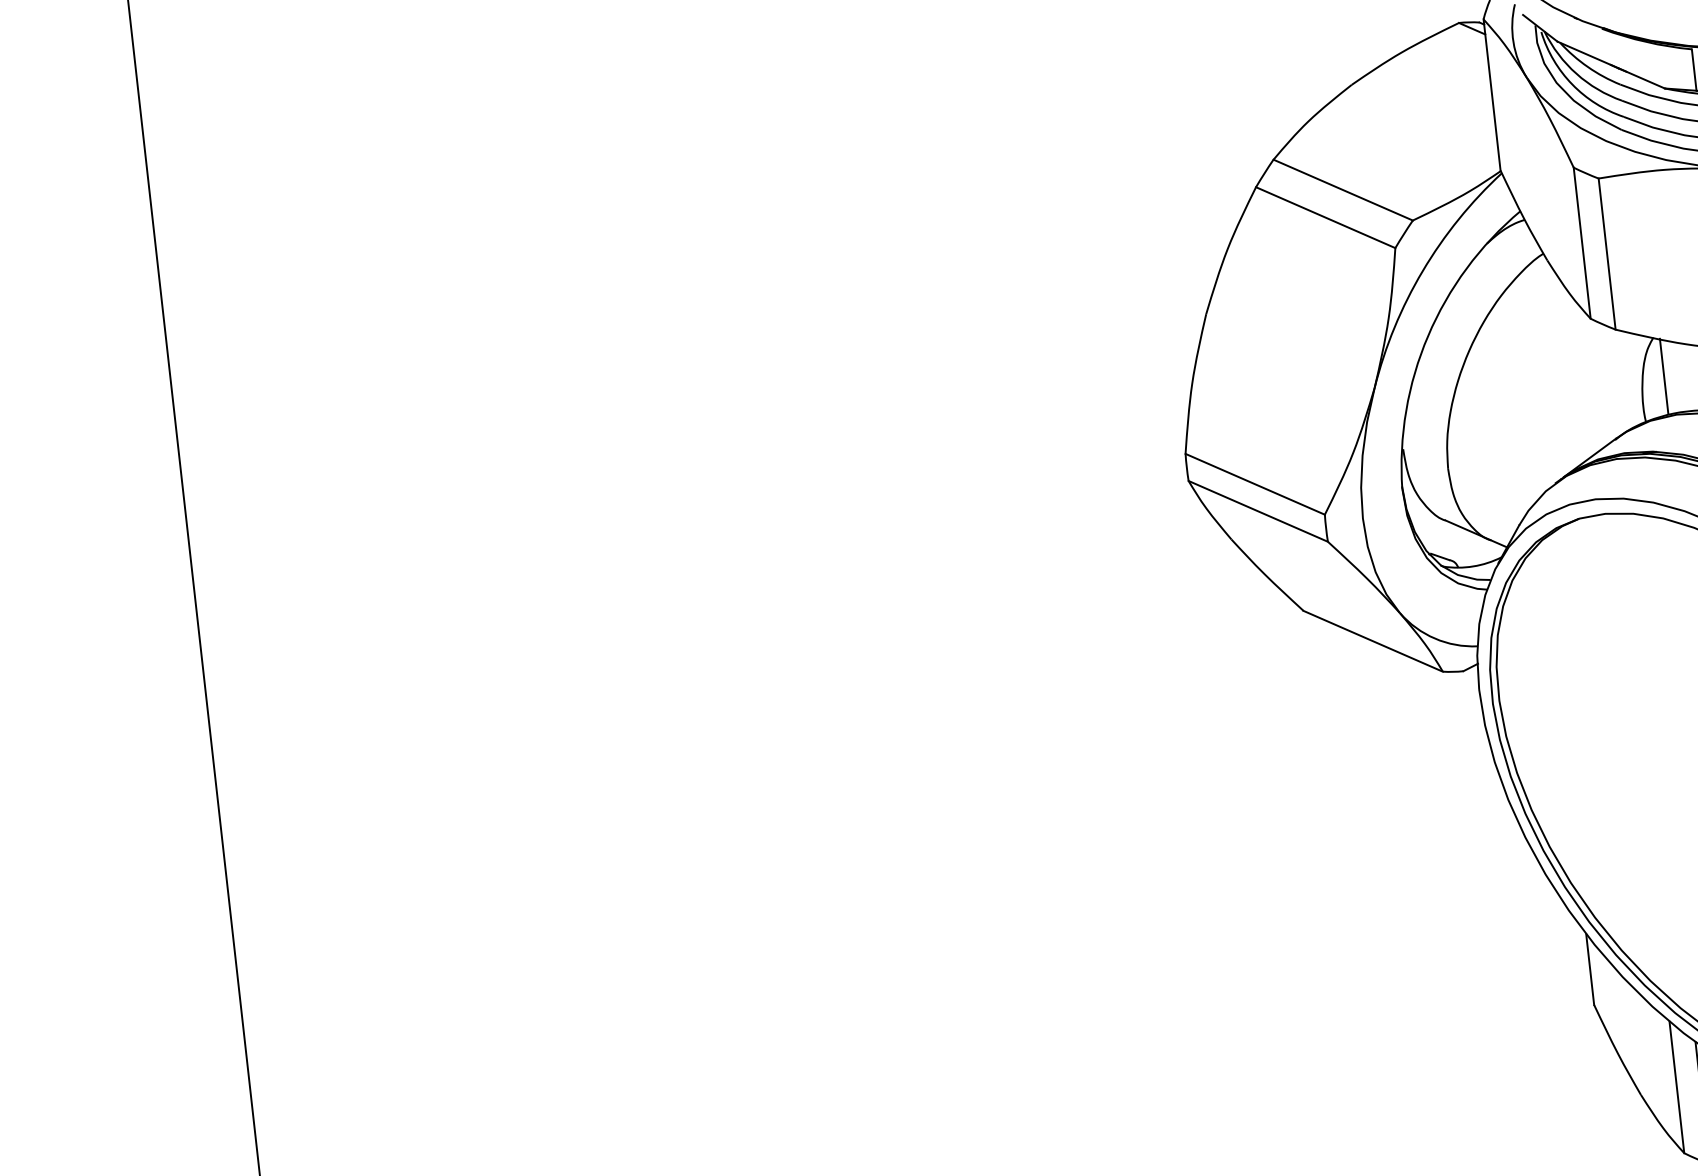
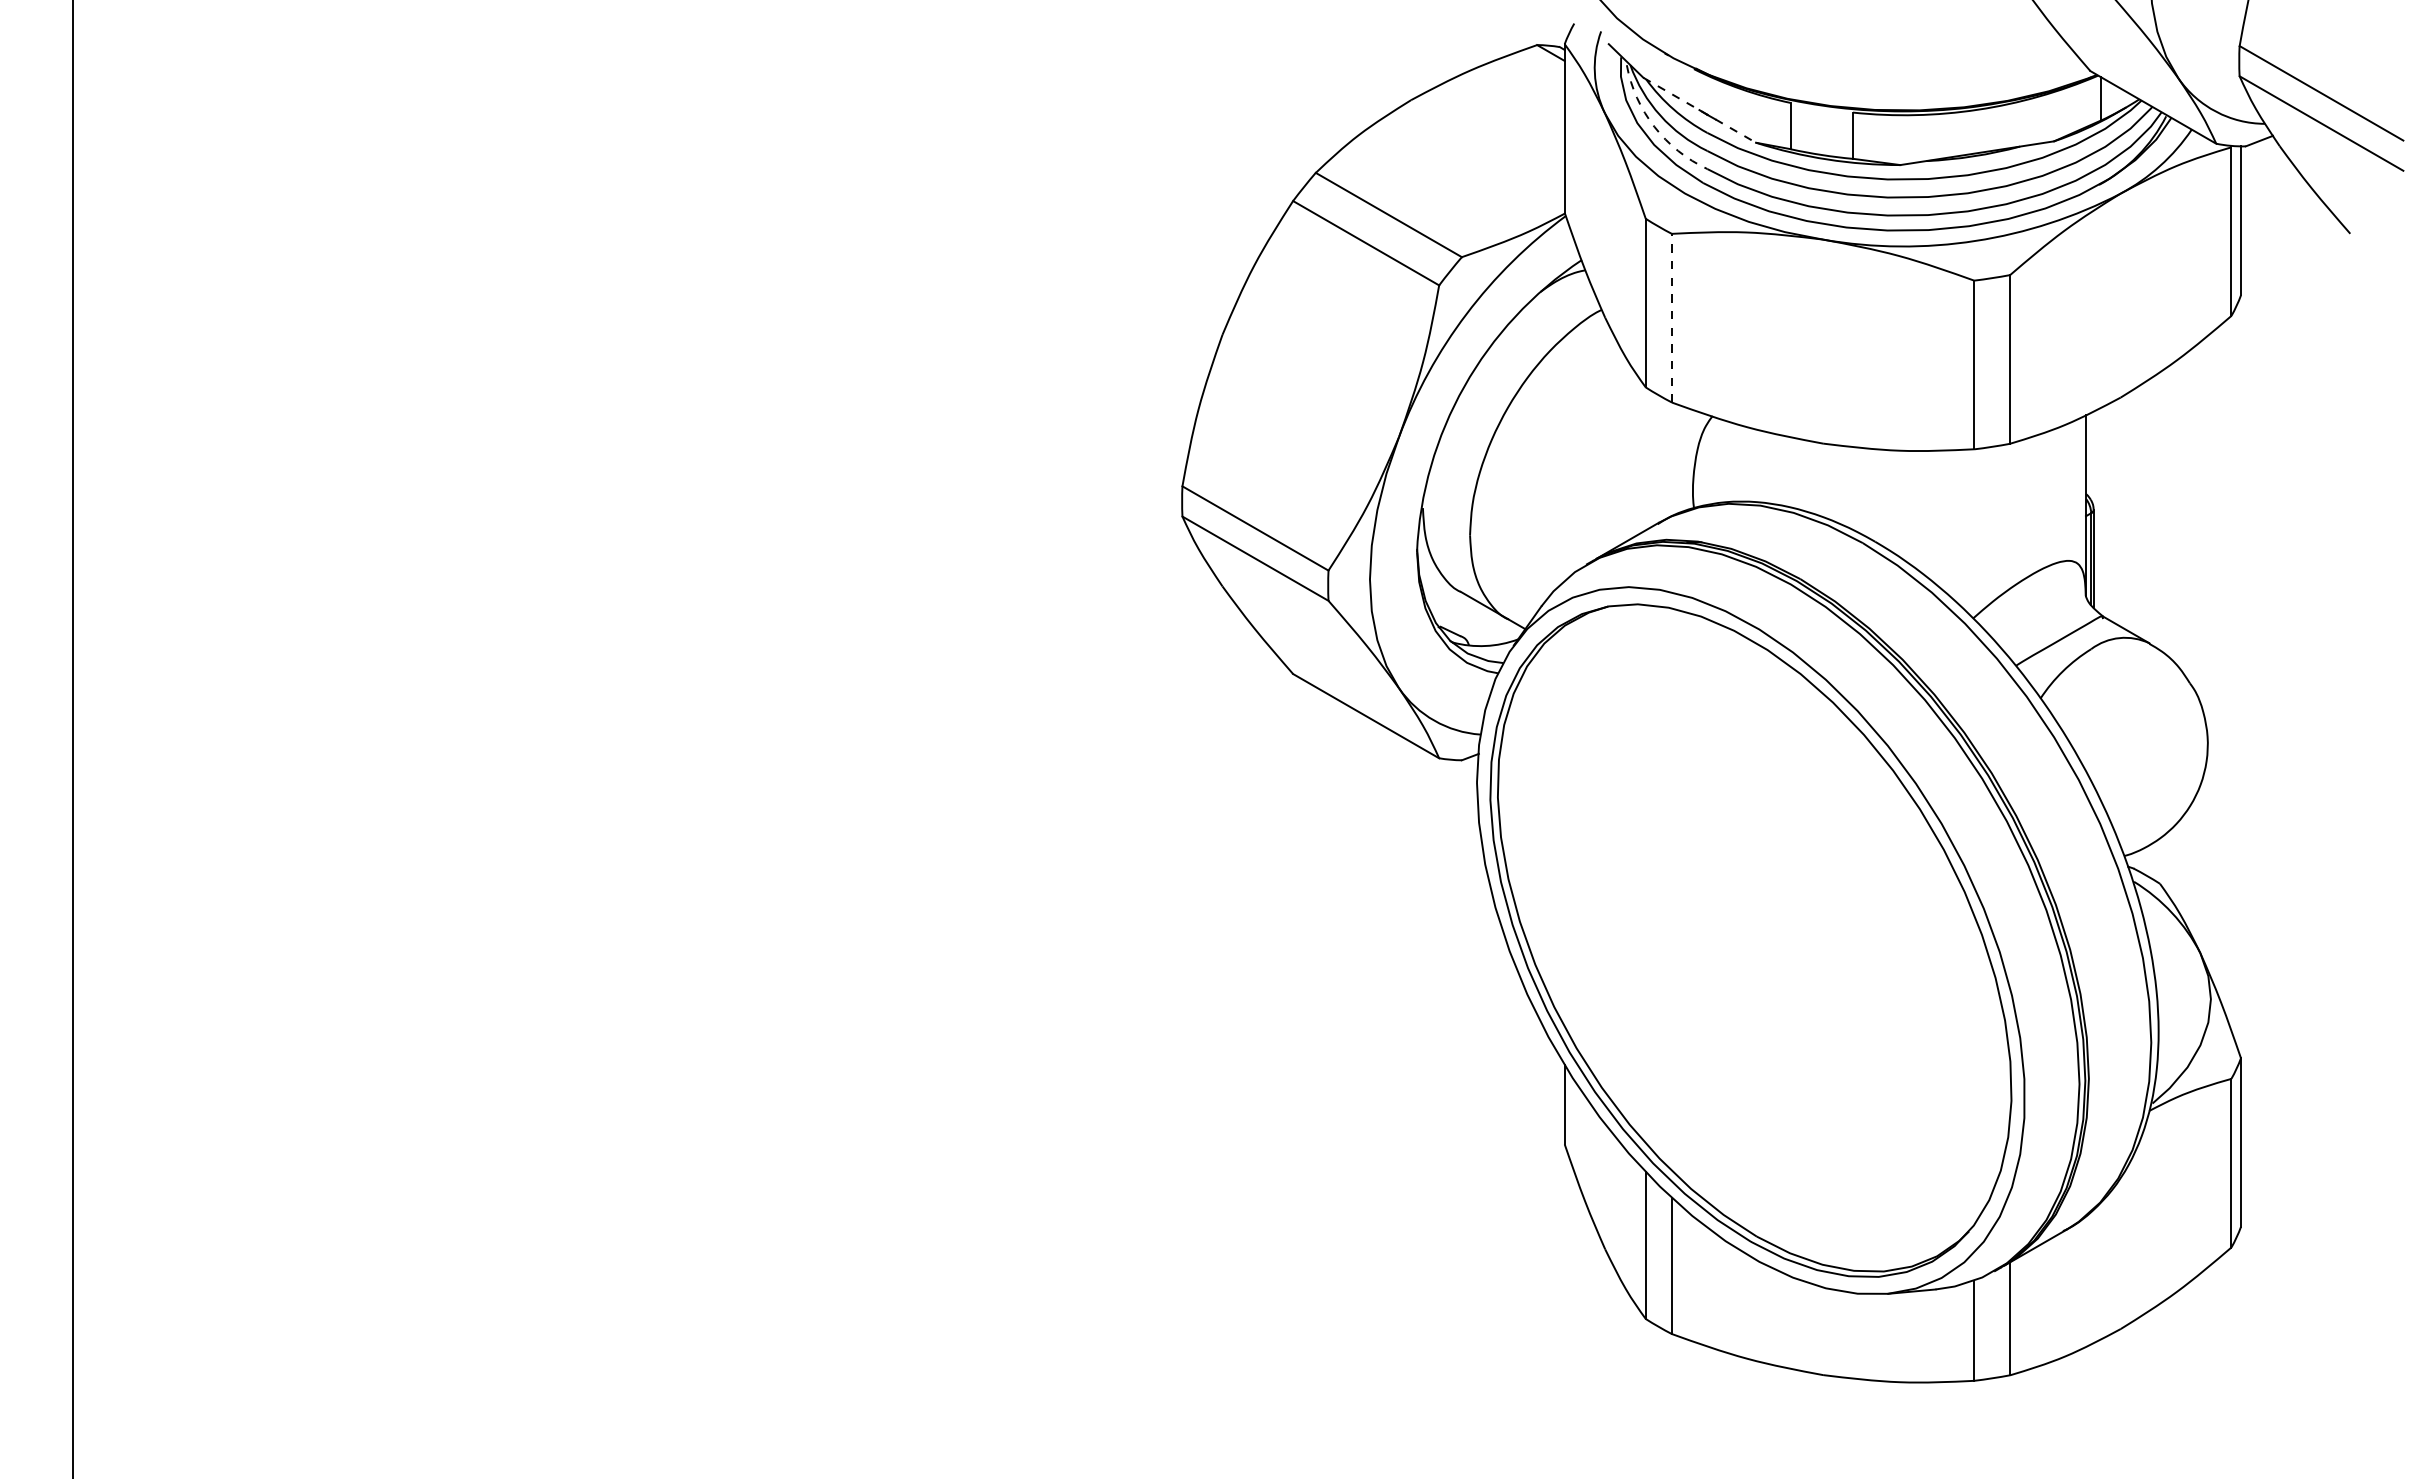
line: (1610, 65) -> (1699, 110), solid -> dashed
arc: (1572, 84) -> (1654, 126), solid -> dashed
line: (1606, 253) -> (1671, 317), solid -> dashed
line: (1663, 375) -> (1719, 459), removed

